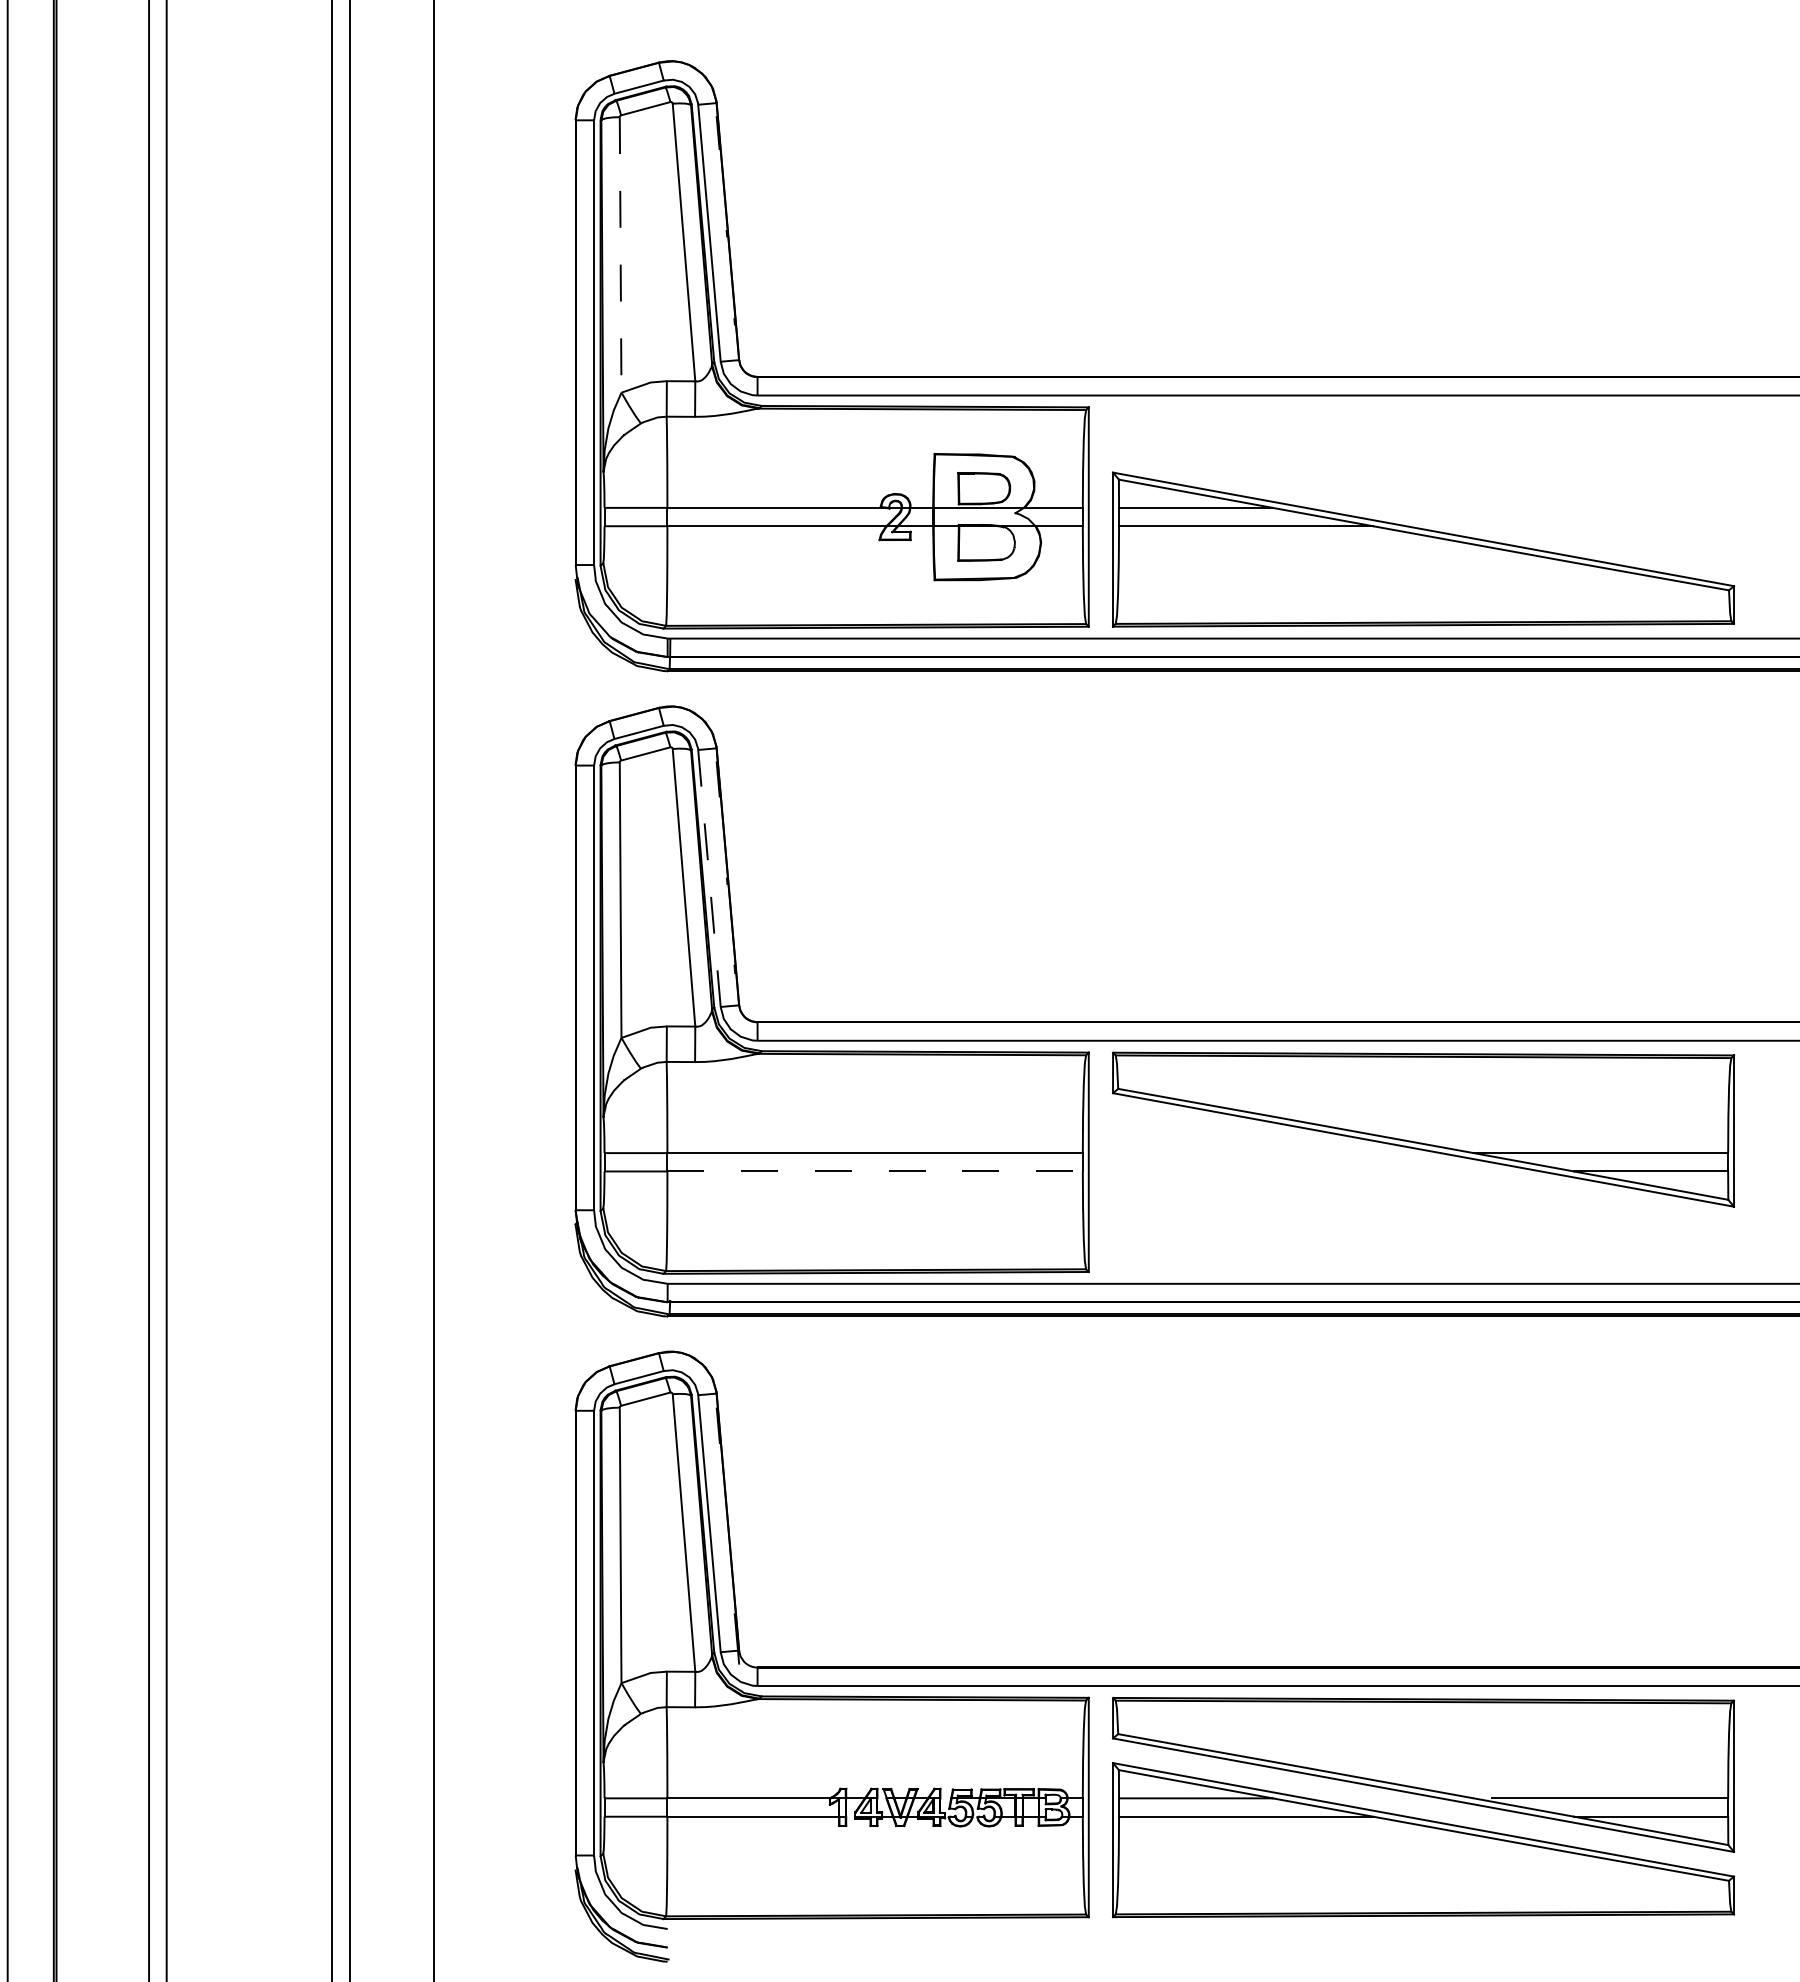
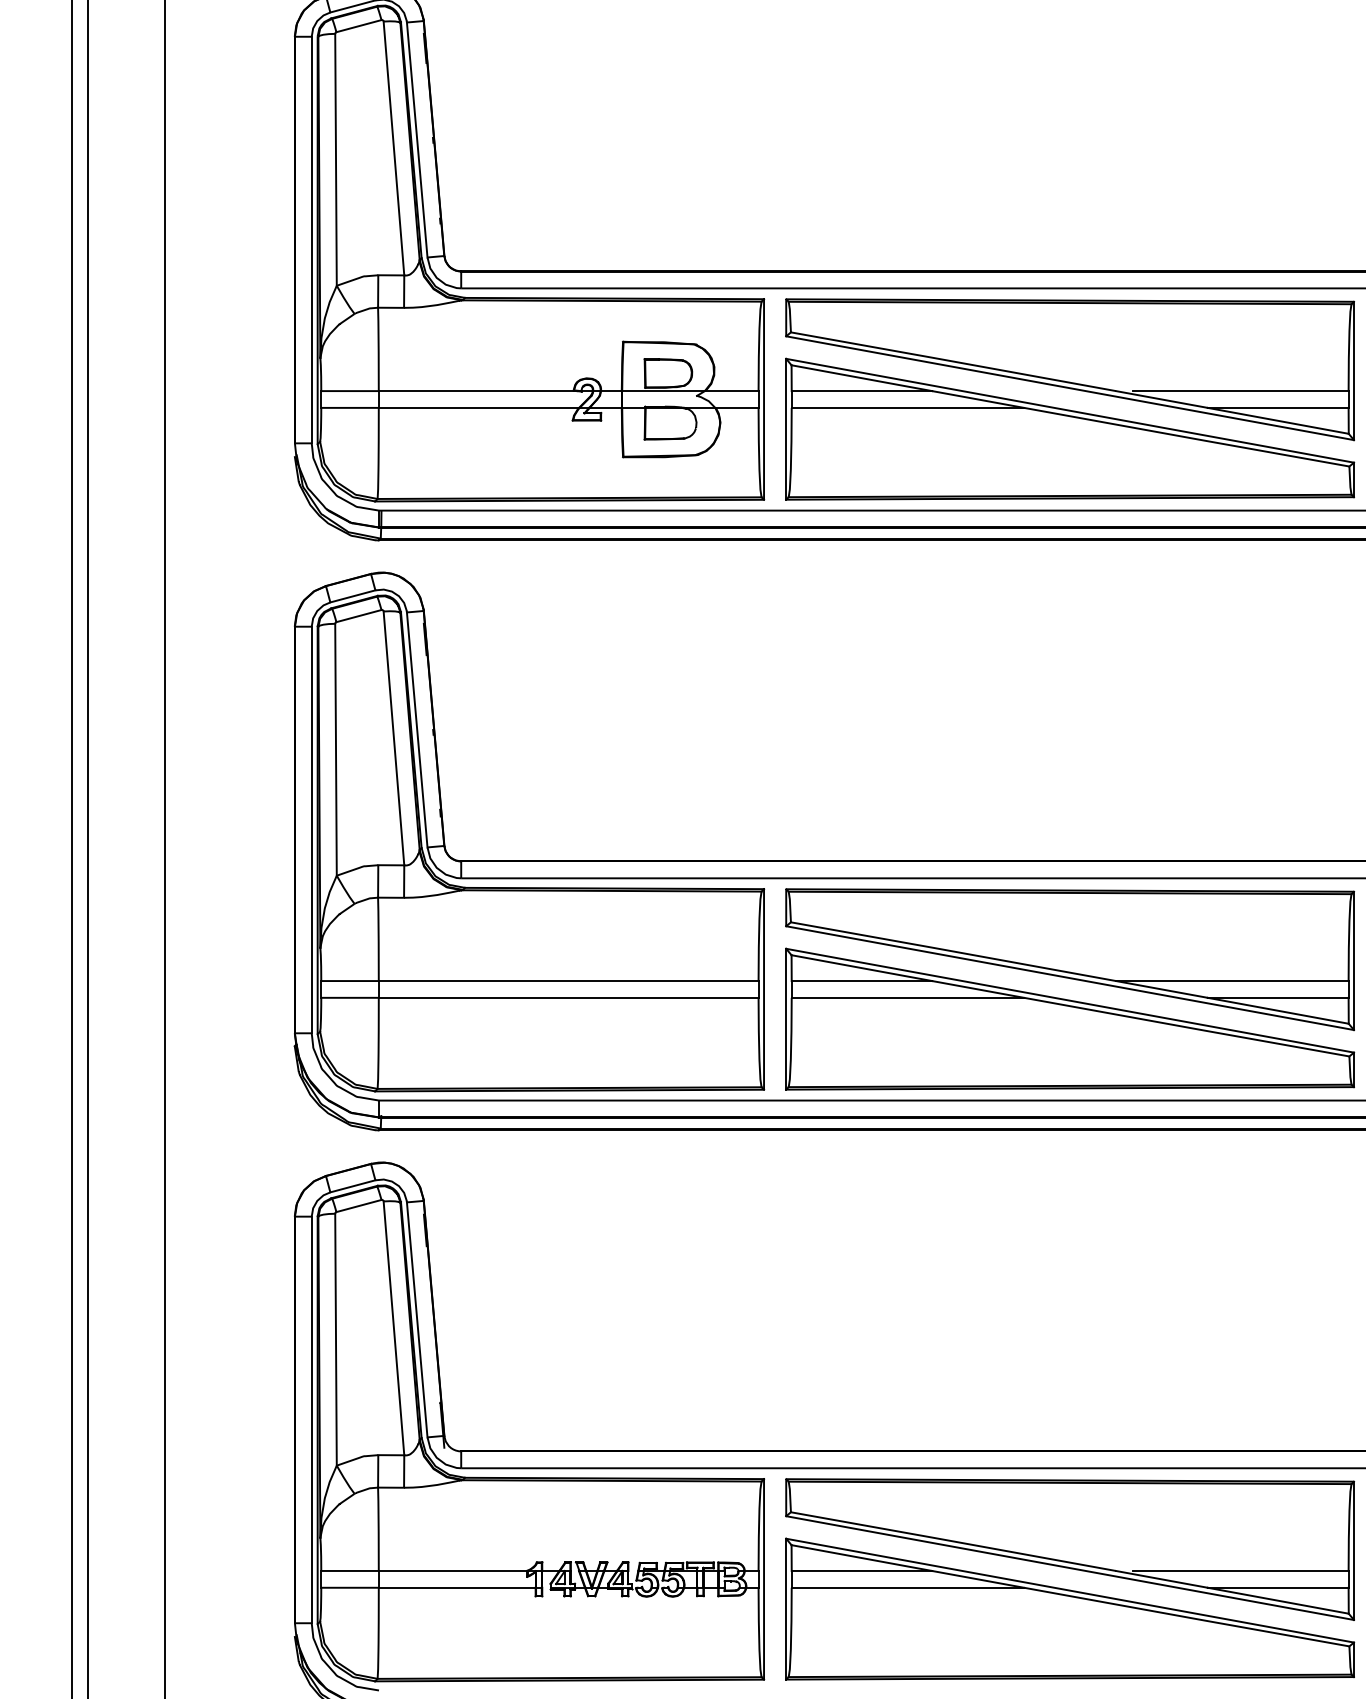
line: (620, 254) -> (335, 159), dashed -> solid
part: (1423, 484) -> (1070, 369), added
line: (709, 878) -> (417, 729), dashed -> solid
line: (875, 1171) -> (569, 997), dashed -> solid
part: (1423, 1194) -> (1070, 1018), added

